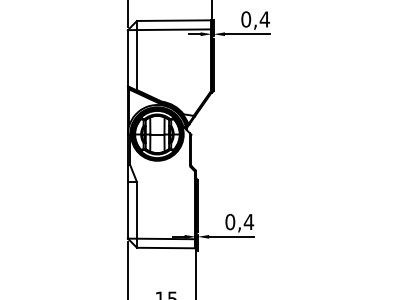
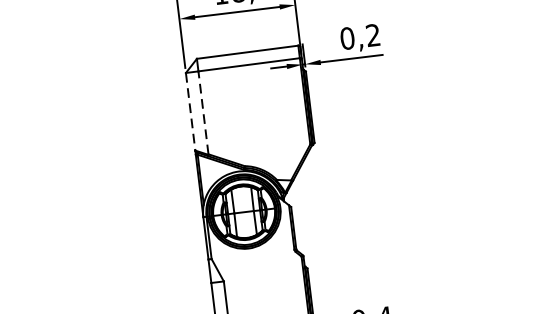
text: (264, 19) -> (372, 35), 0,4 -> 0,2
line: (127, 58) -> (190, 112), solid -> dashed
line: (137, 59) -> (204, 111), solid -> dashed

